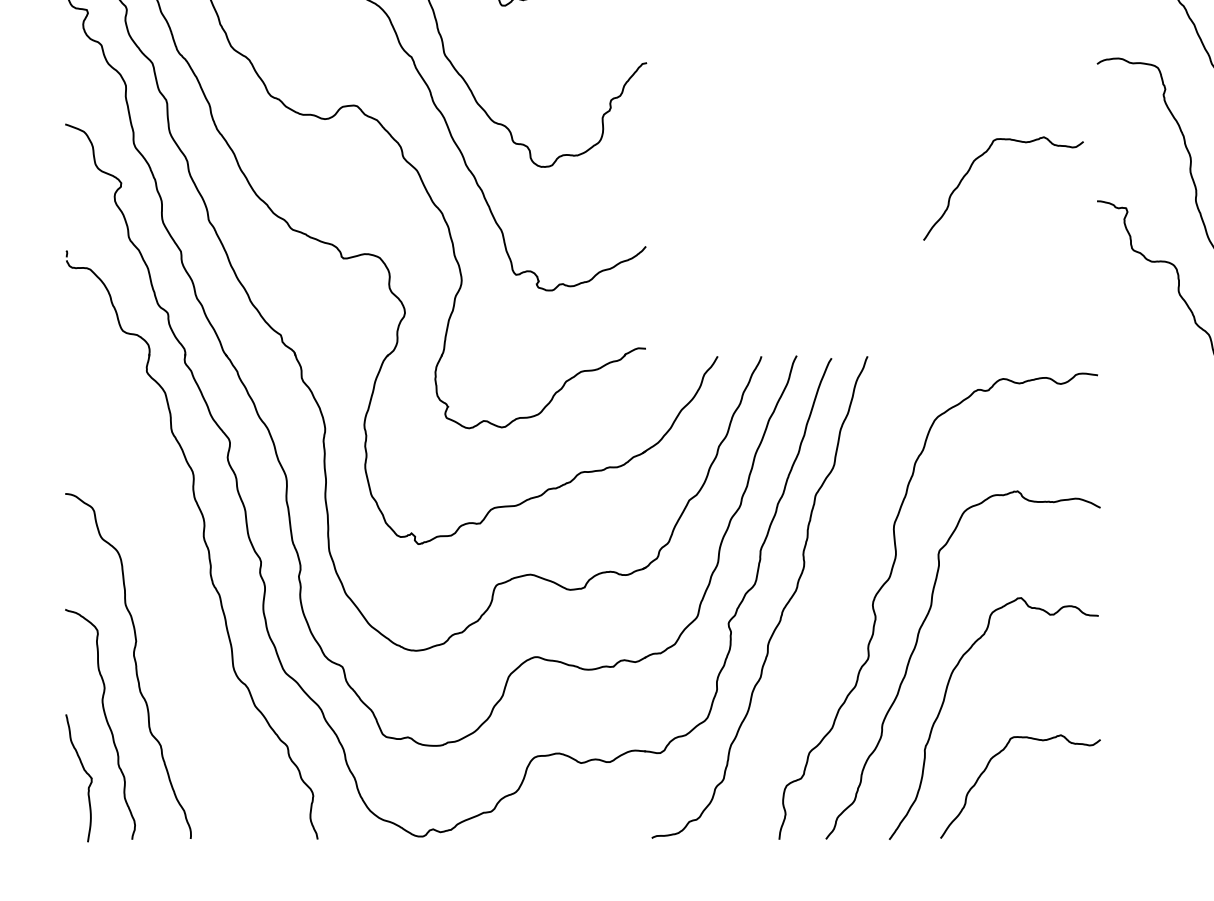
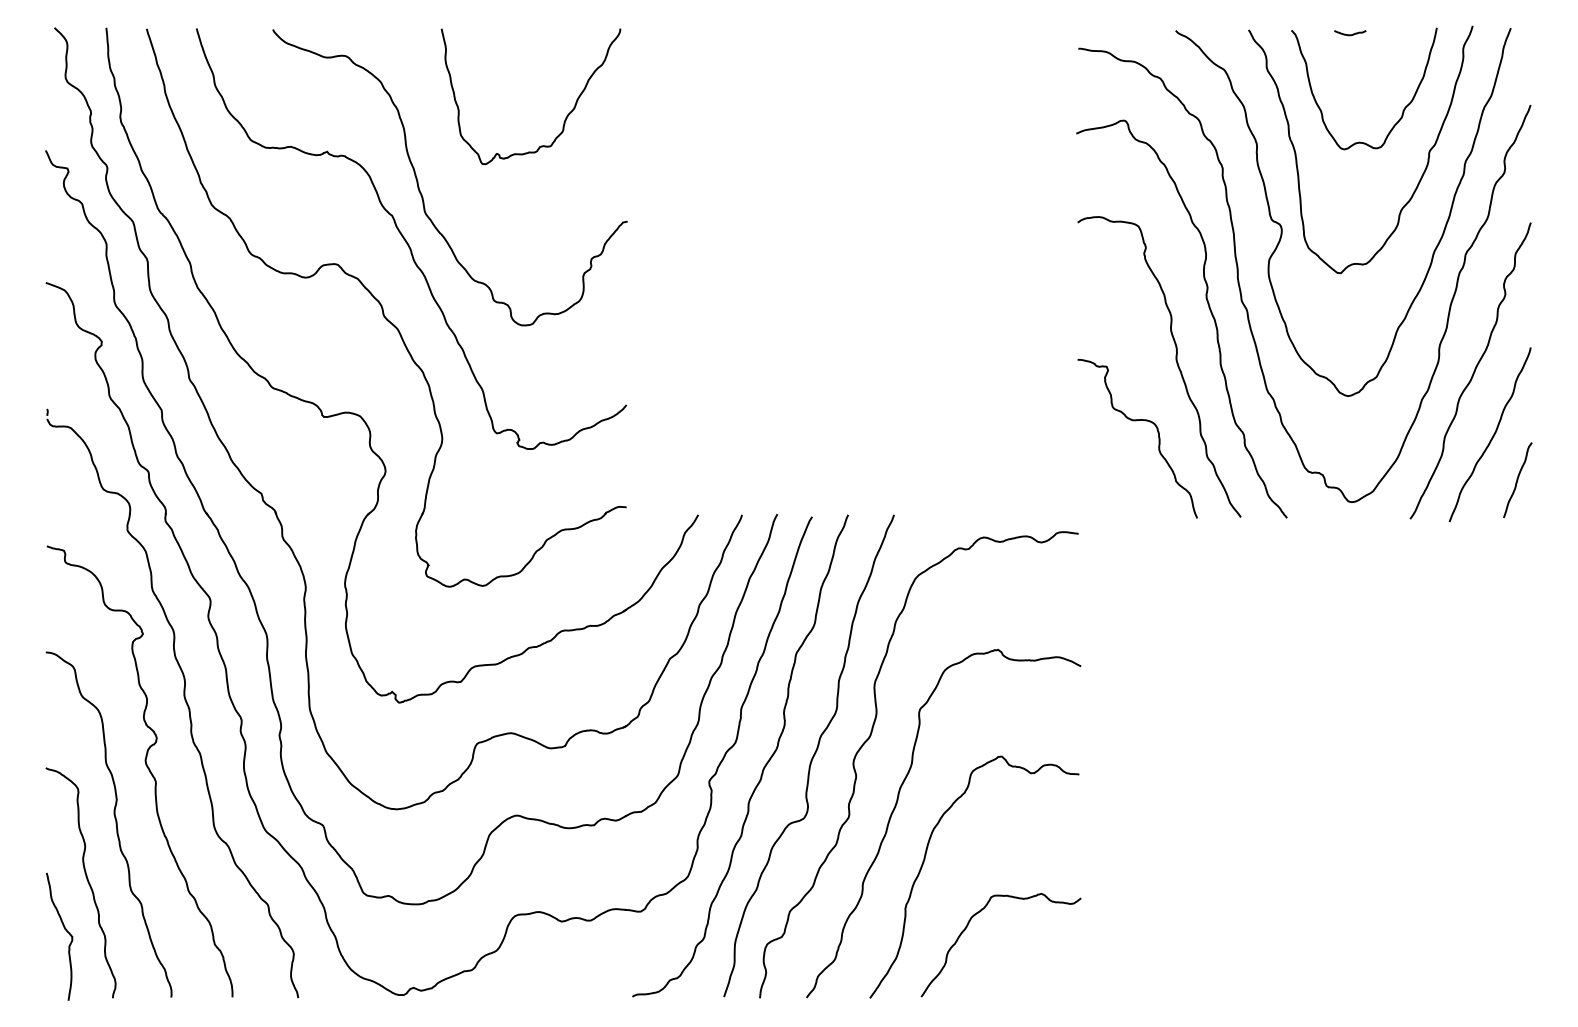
curve: (969, 170) -> (950, 329), removed
curve: (831, 597) -> (812, 756), added
curve: (165, 608) -> (146, 767), added

